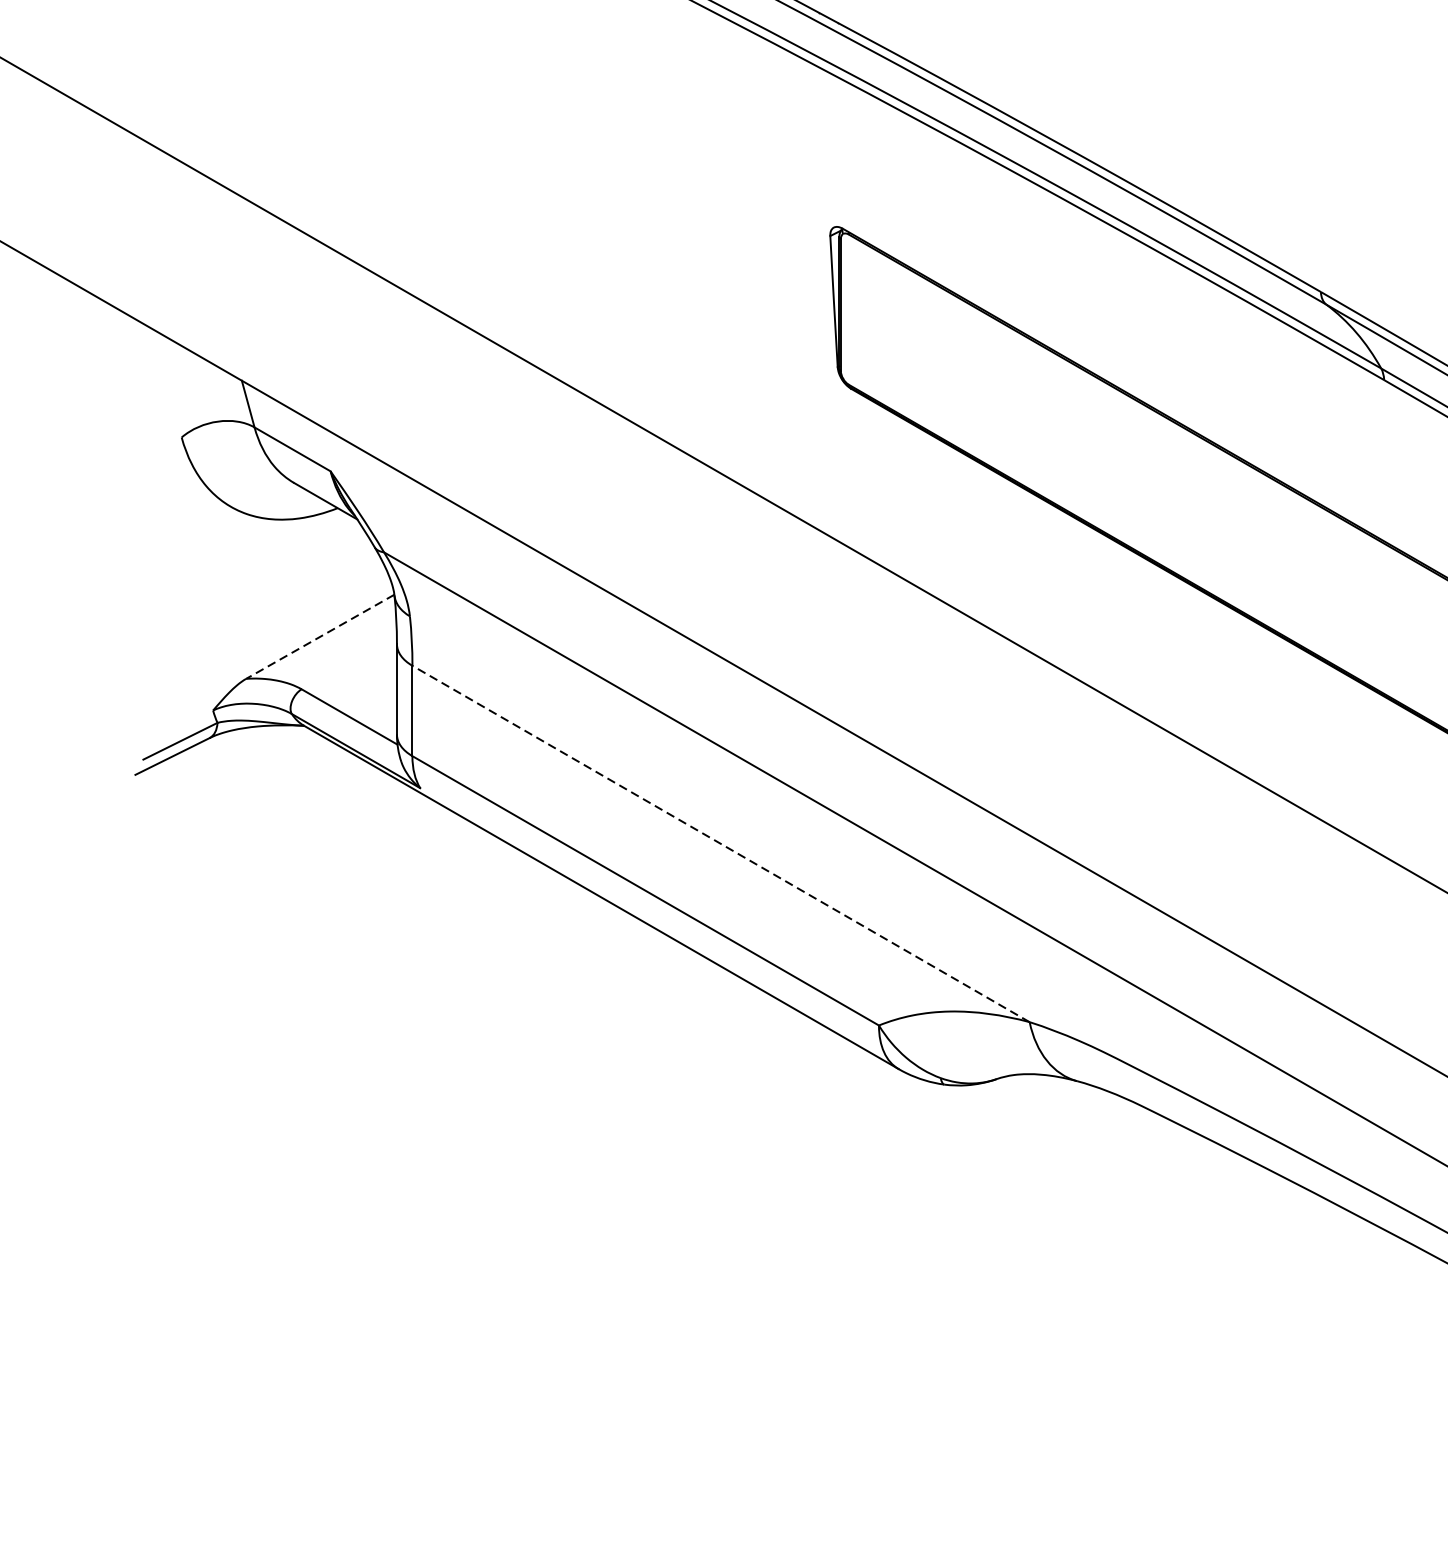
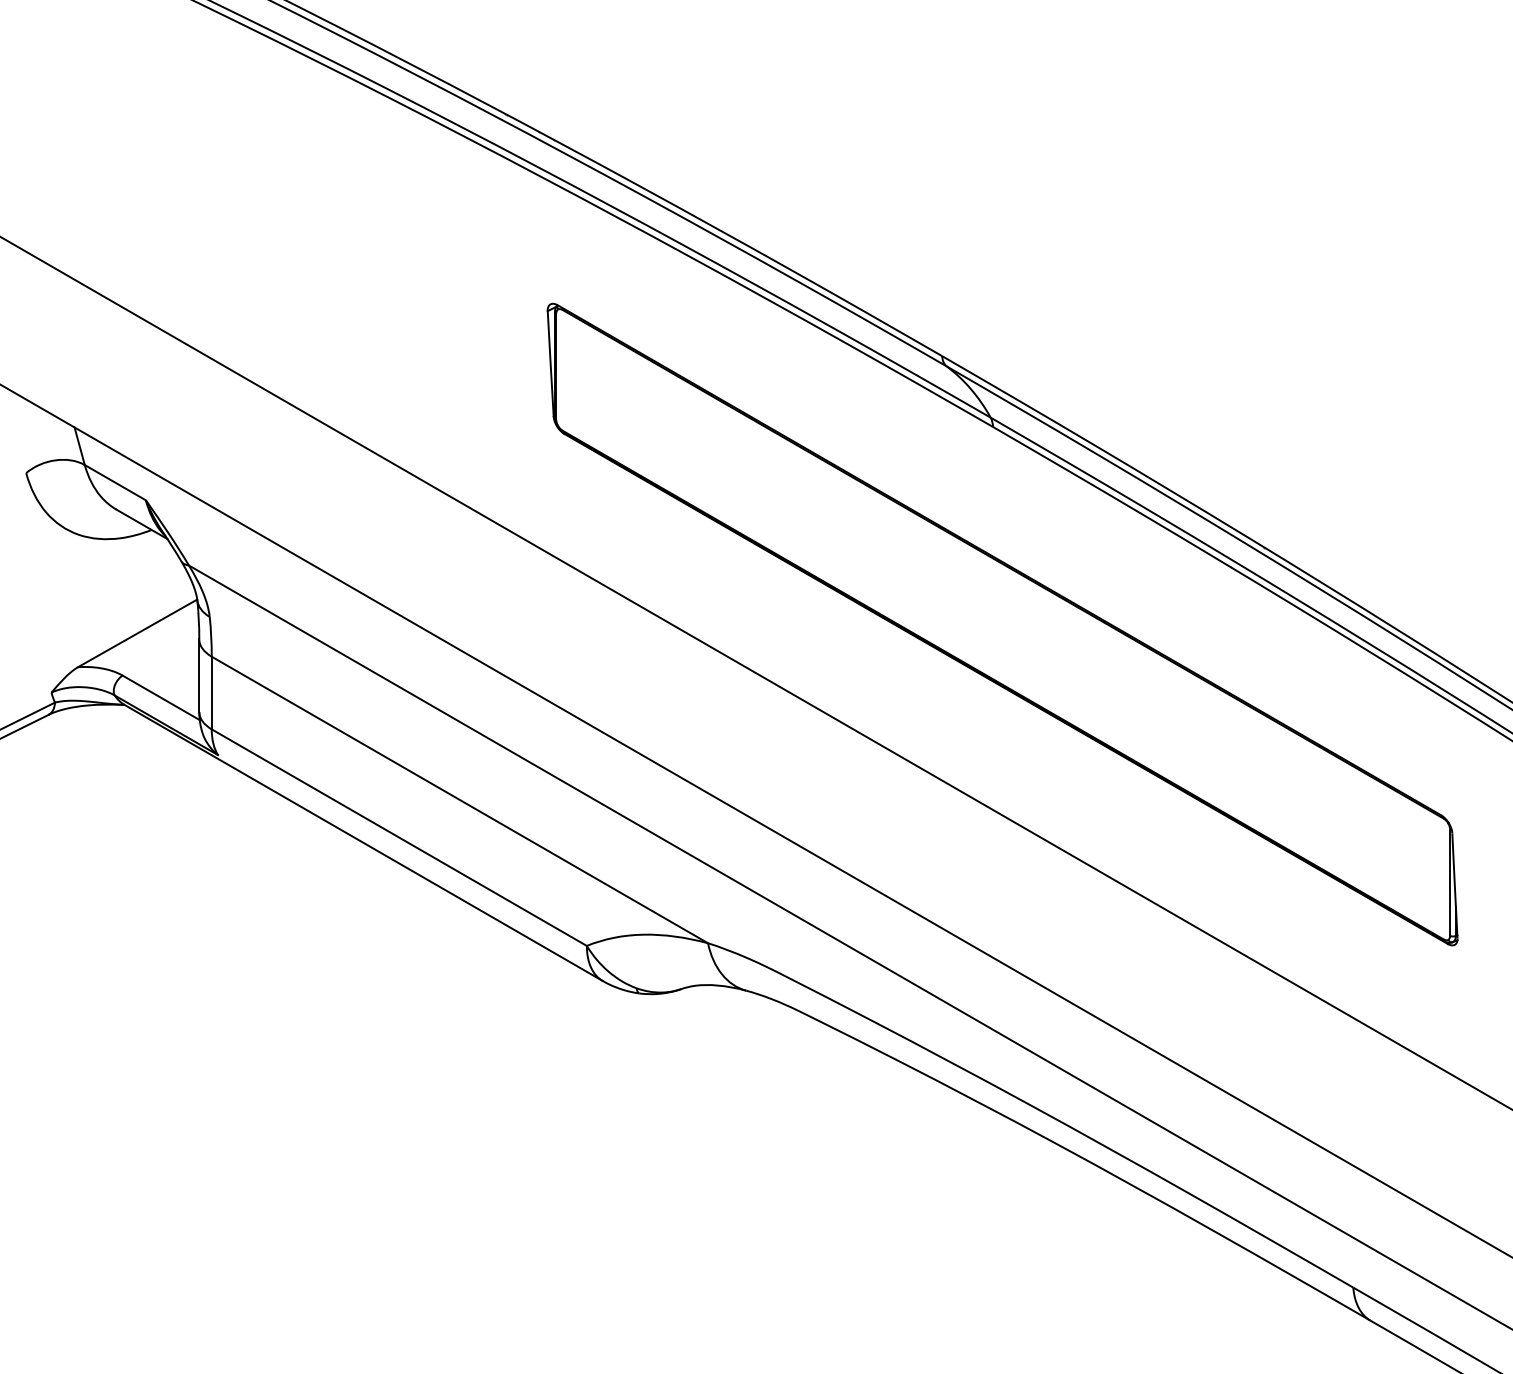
line: (320, 636) -> (137, 633), dashed -> solid
line: (720, 843) -> (459, 799), dashed -> solid

